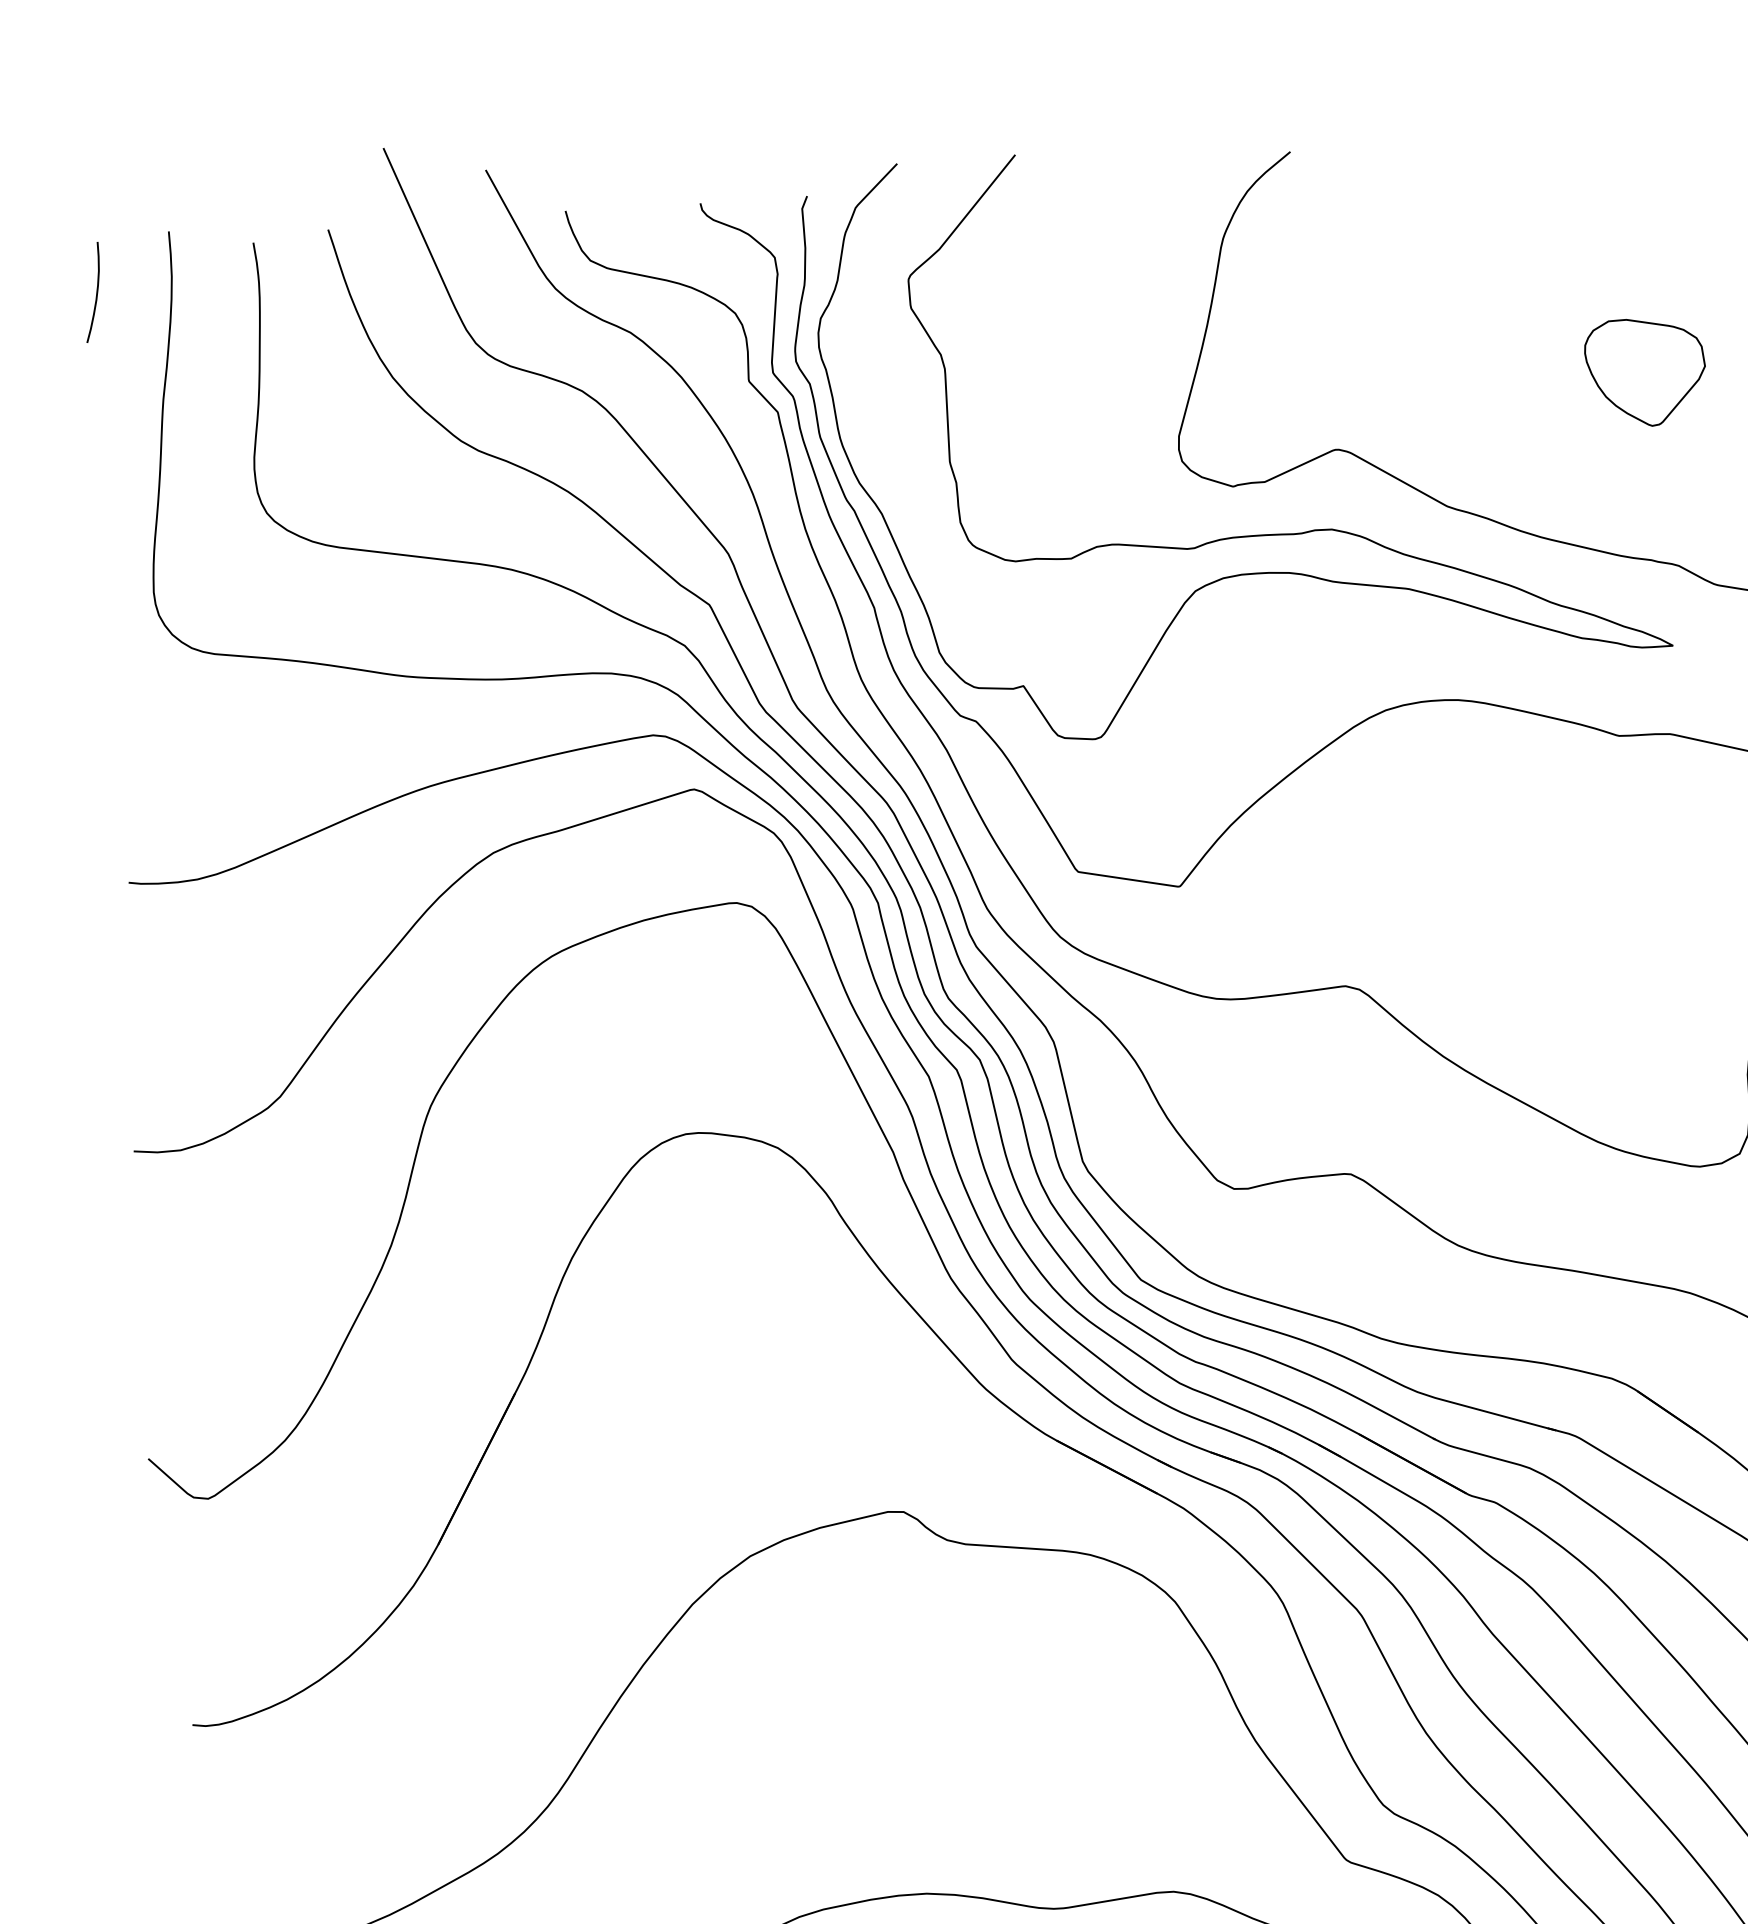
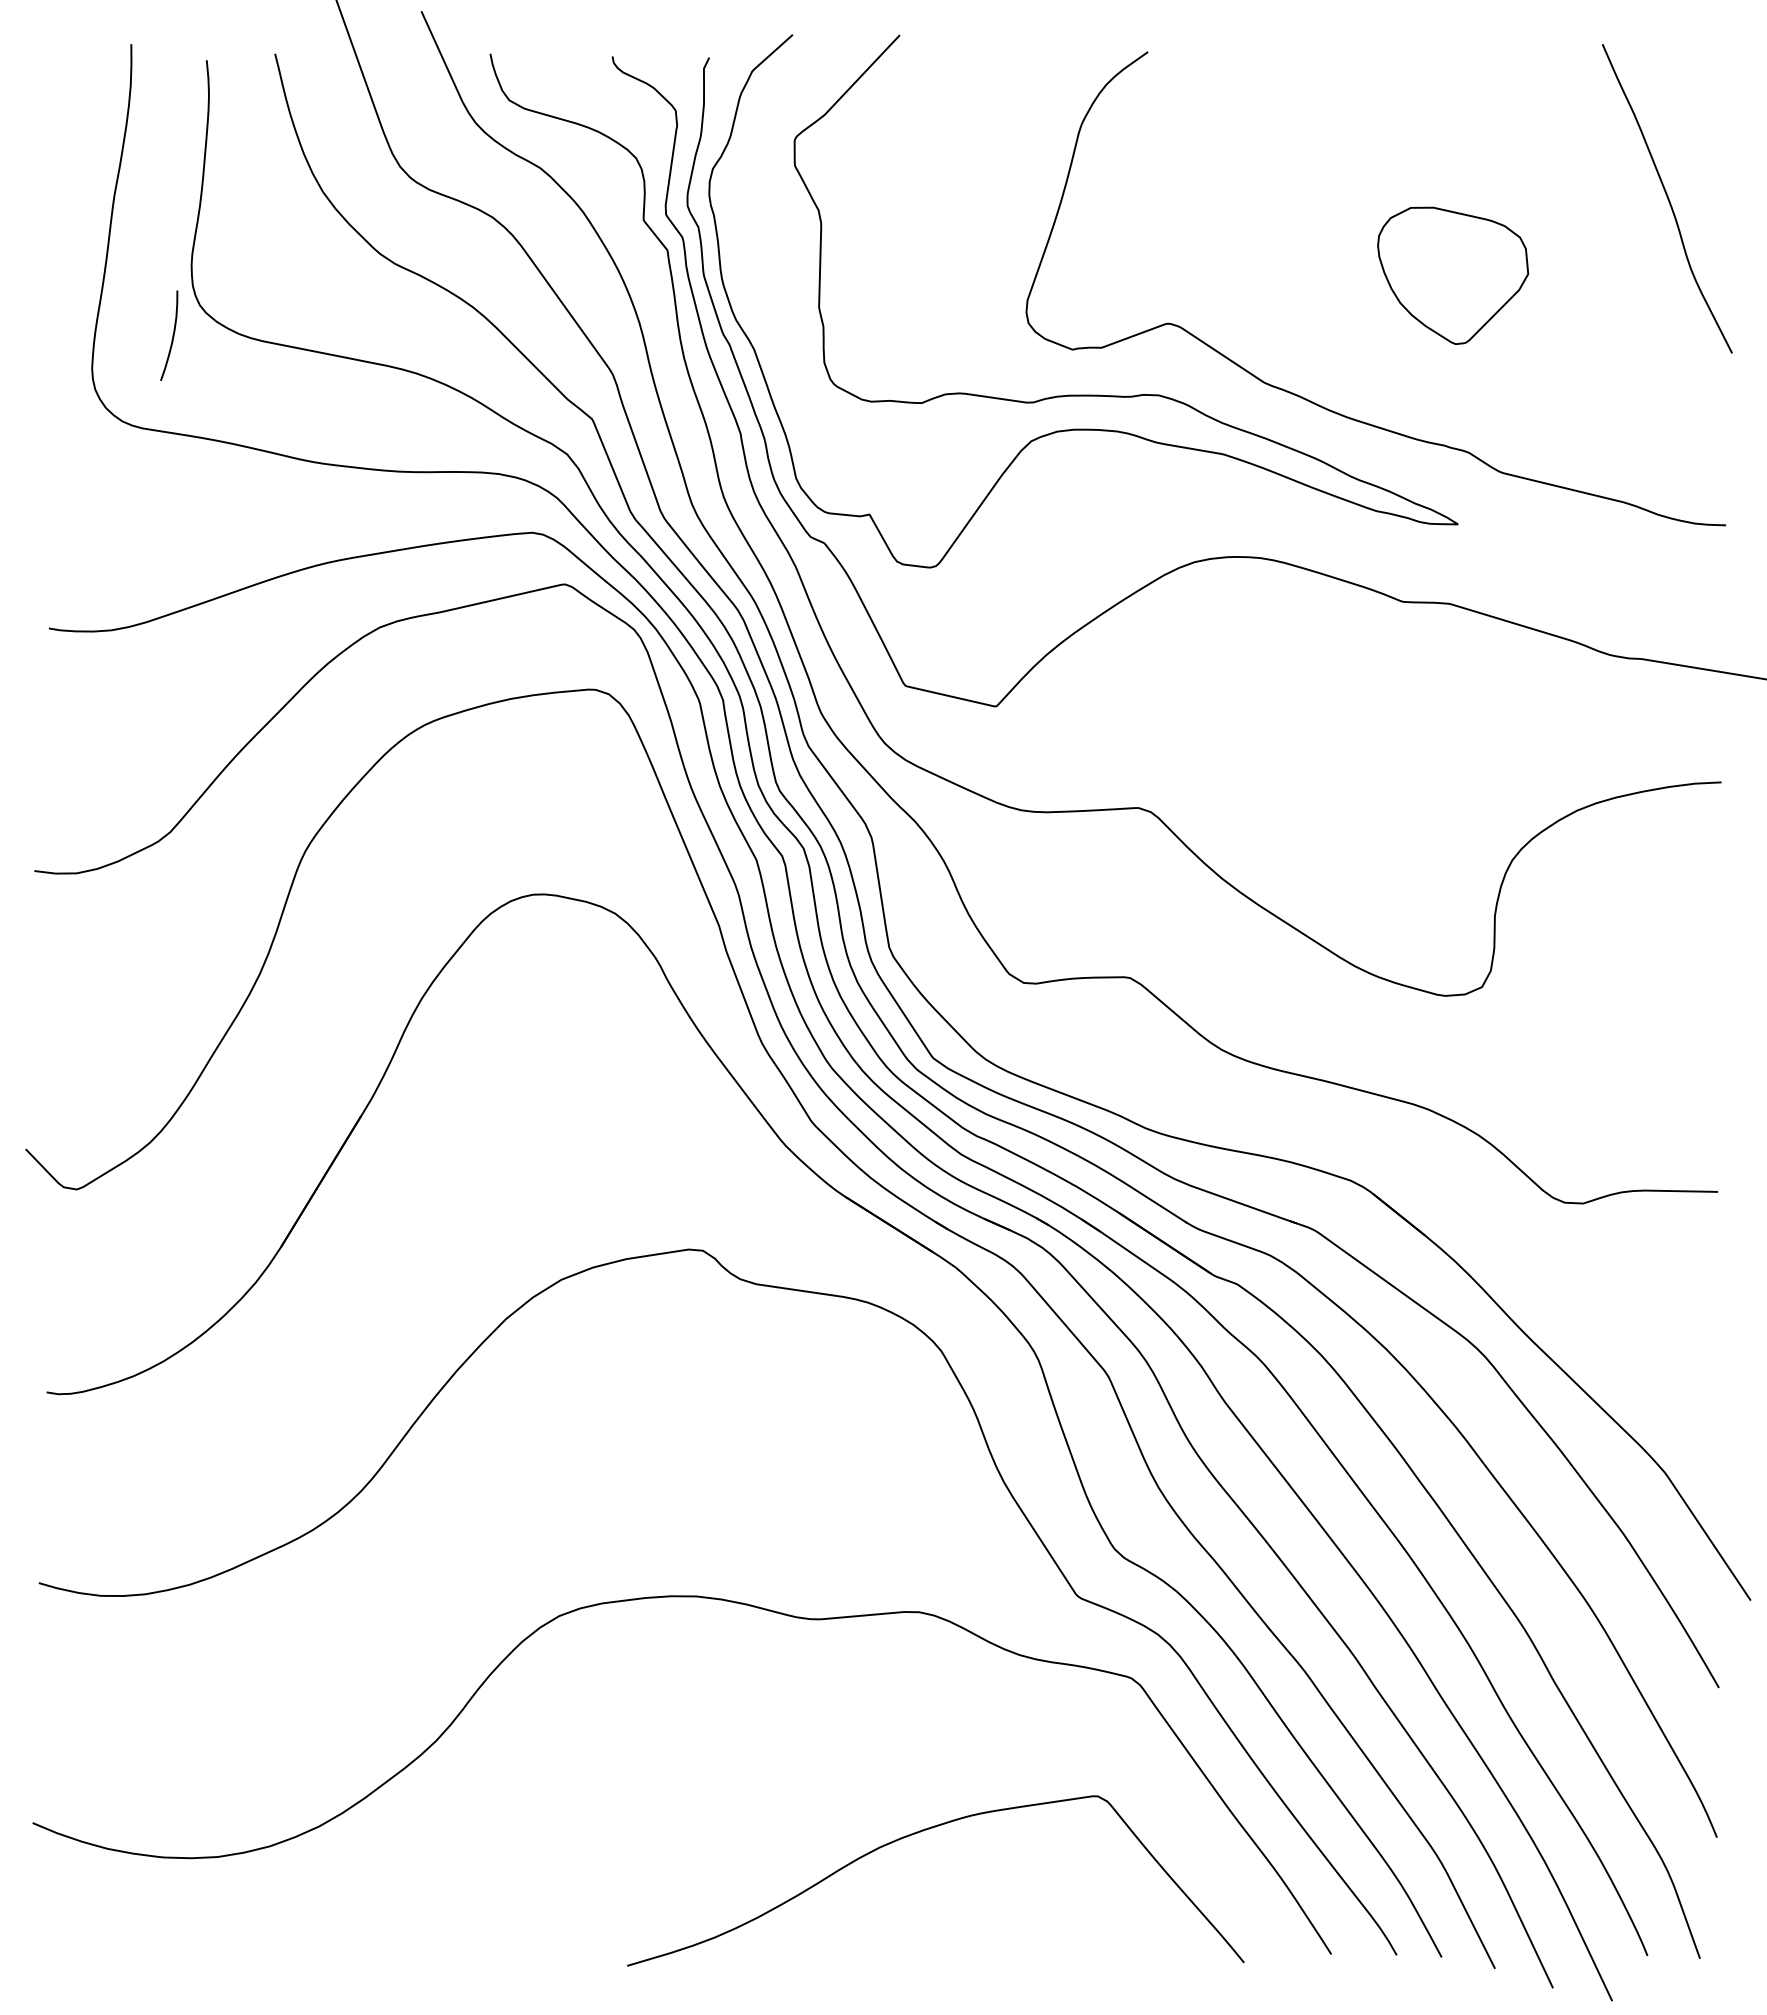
curve: (96, 291) -> (172, 335), moved
part: (1645, 371) -> (1452, 275), size x1.4

